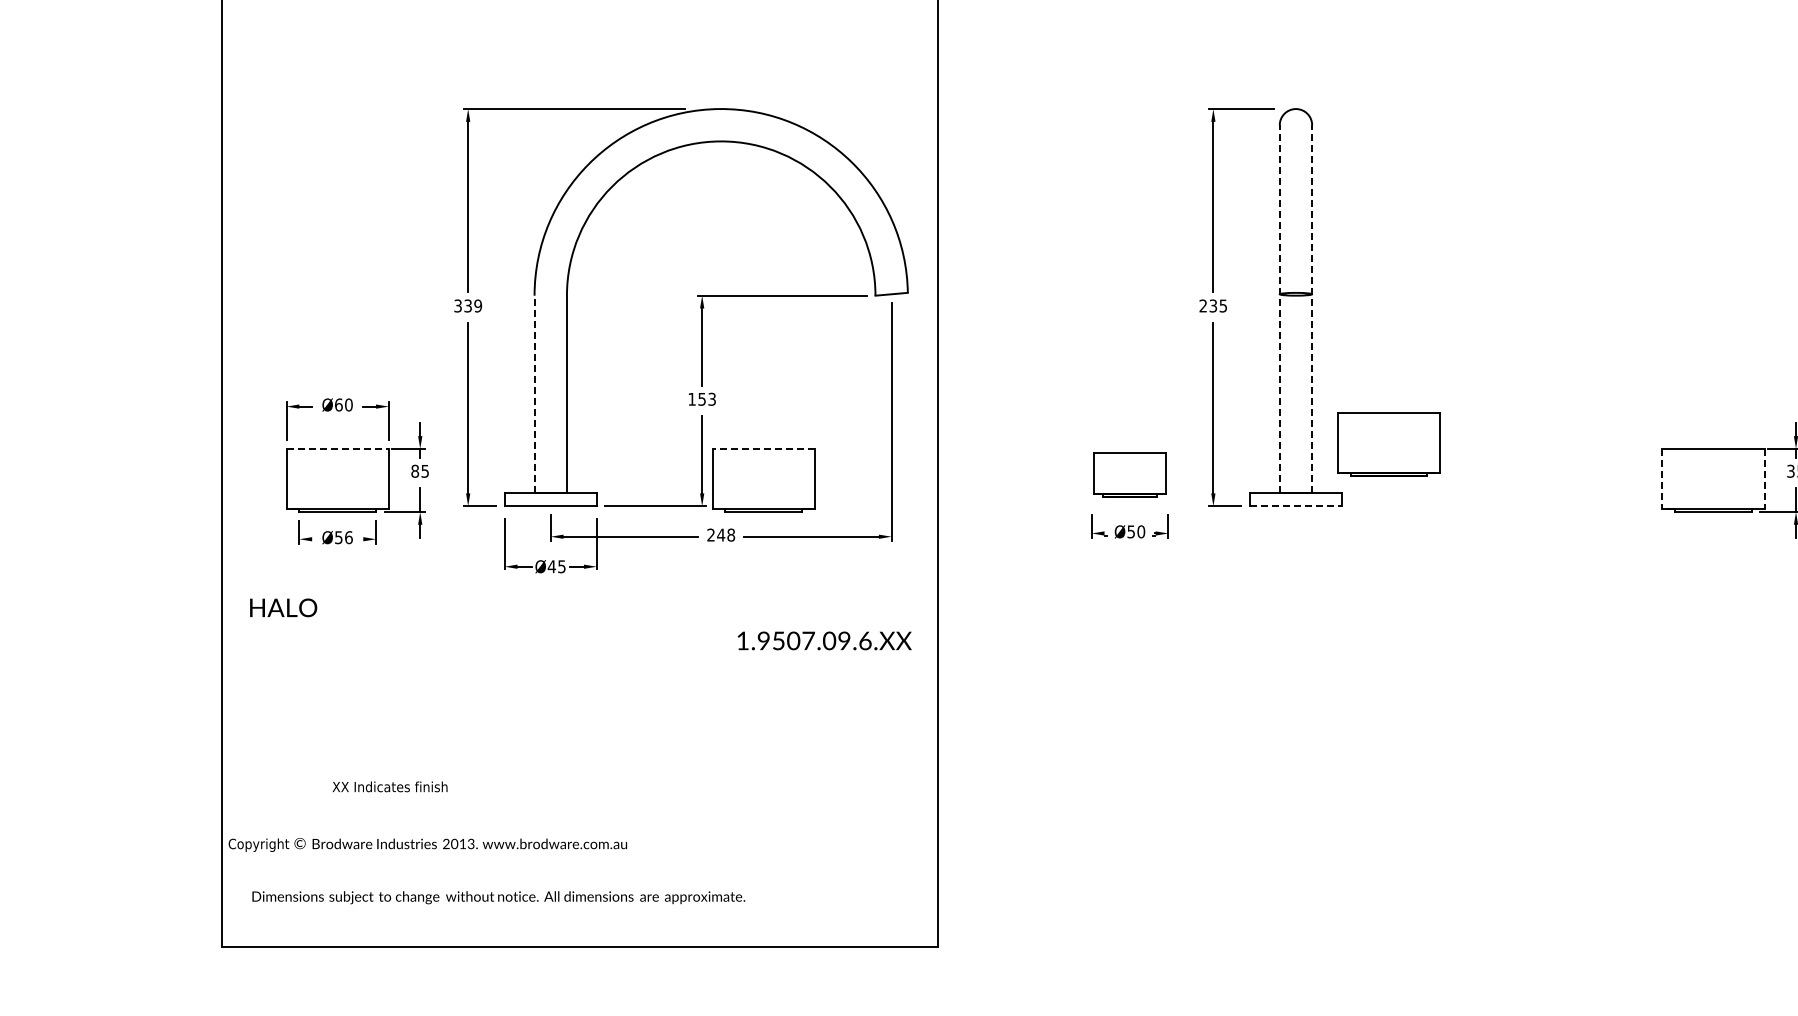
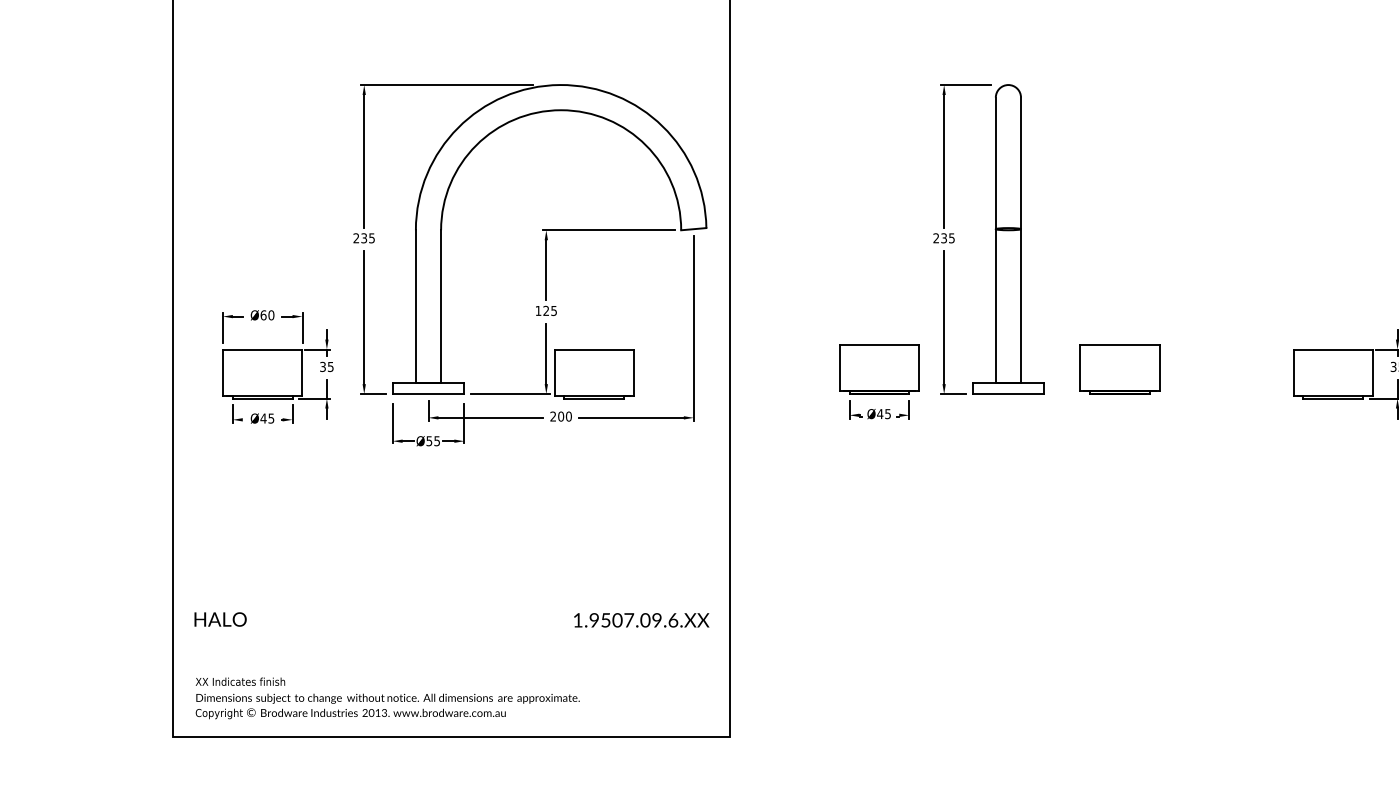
text: (468, 305) -> (364, 237), 339 -> 235
line: (1279, 308) -> (995, 240), dashed -> solid
line: (1312, 308) -> (1021, 240), dashed -> solid
line: (534, 393) -> (415, 306), dashed -> solid
text: (706, 398) -> (549, 310), 153 -> 125
part: (1388, 444) -> (1119, 369), moved
line: (338, 448) -> (263, 349), dashed -> solid
line: (763, 448) -> (594, 349), dashed -> solid
text: (415, 470) -> (323, 366), 85 -> 35
part: (1129, 474) -> (878, 369), size x1.43
line: (1662, 478) -> (1293, 372), dashed -> solid
line: (1764, 478) -> (1373, 372), dashed -> solid
line: (1296, 506) -> (1008, 394), dashed -> solid
text: (1136, 531) -> (884, 413), Ø50 -> Ø45
text: (726, 534) -> (565, 416), 248 -> 200
text: (343, 537) -> (267, 418), Ø56 -> Ø45
text: (551, 566) -> (429, 441), Ø45 -> Ø55
text: (283, 607) -> (220, 619), moved
text: (824, 640) -> (641, 620), moved
text: (389, 786) -> (239, 681), moved
text: (427, 844) -> (350, 713), moved

